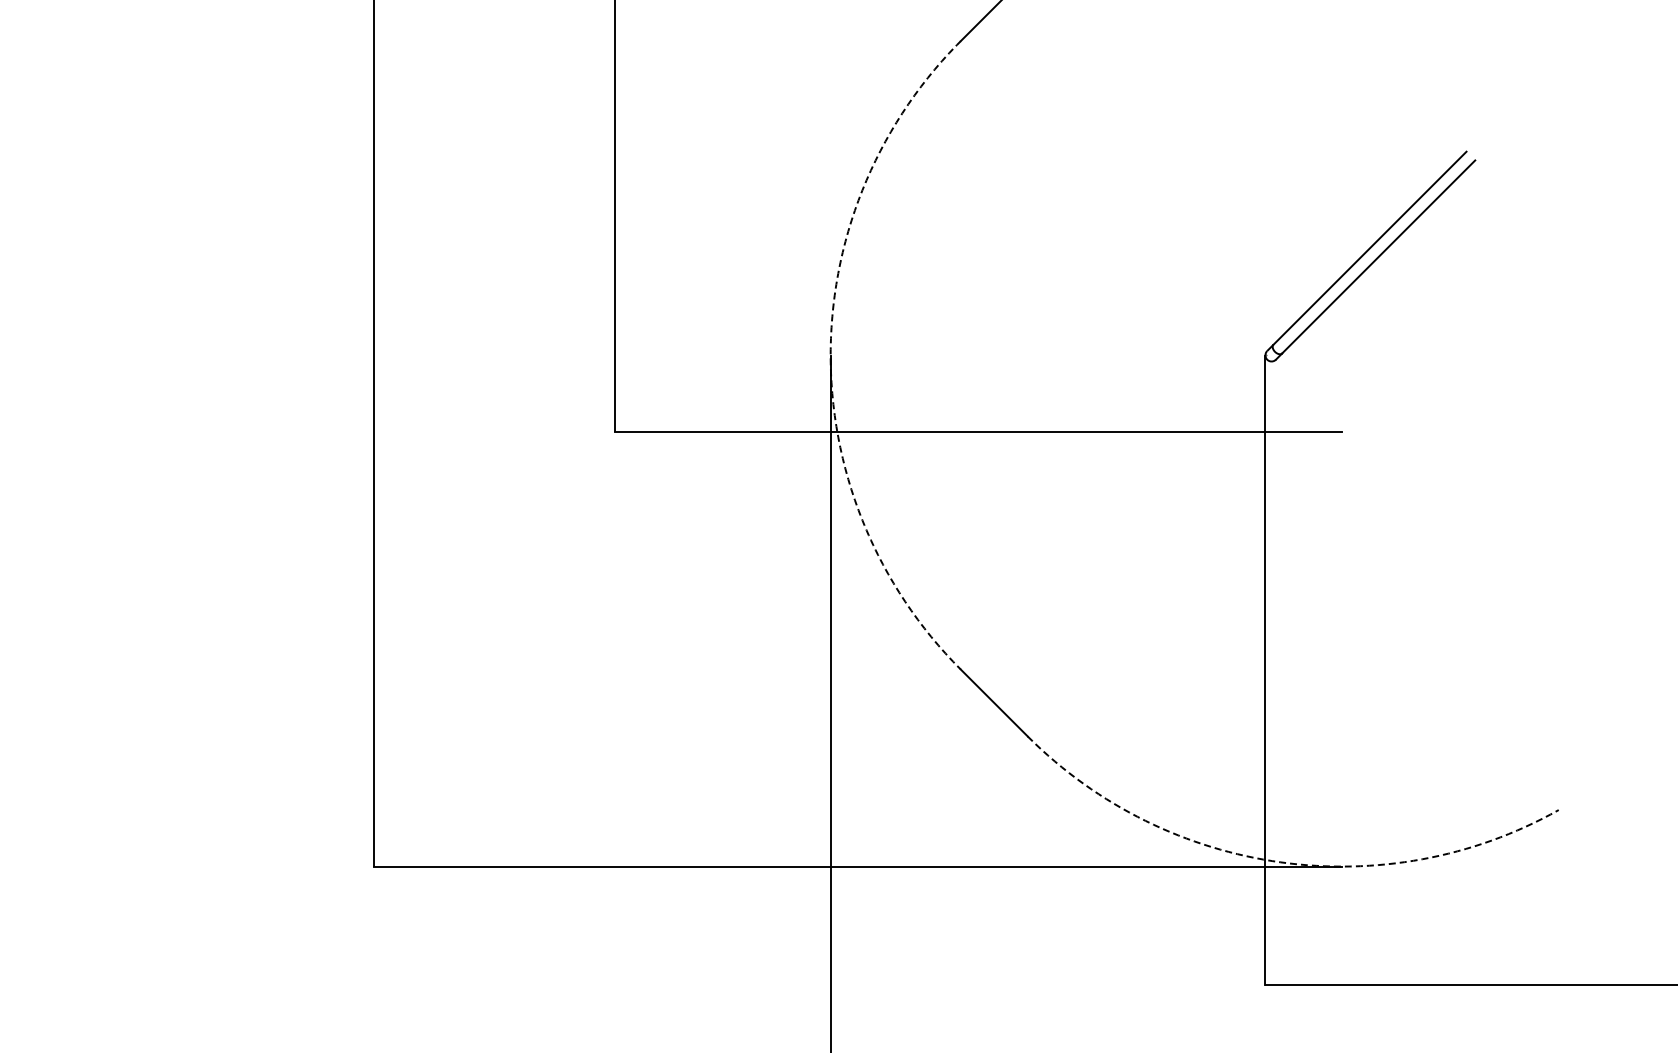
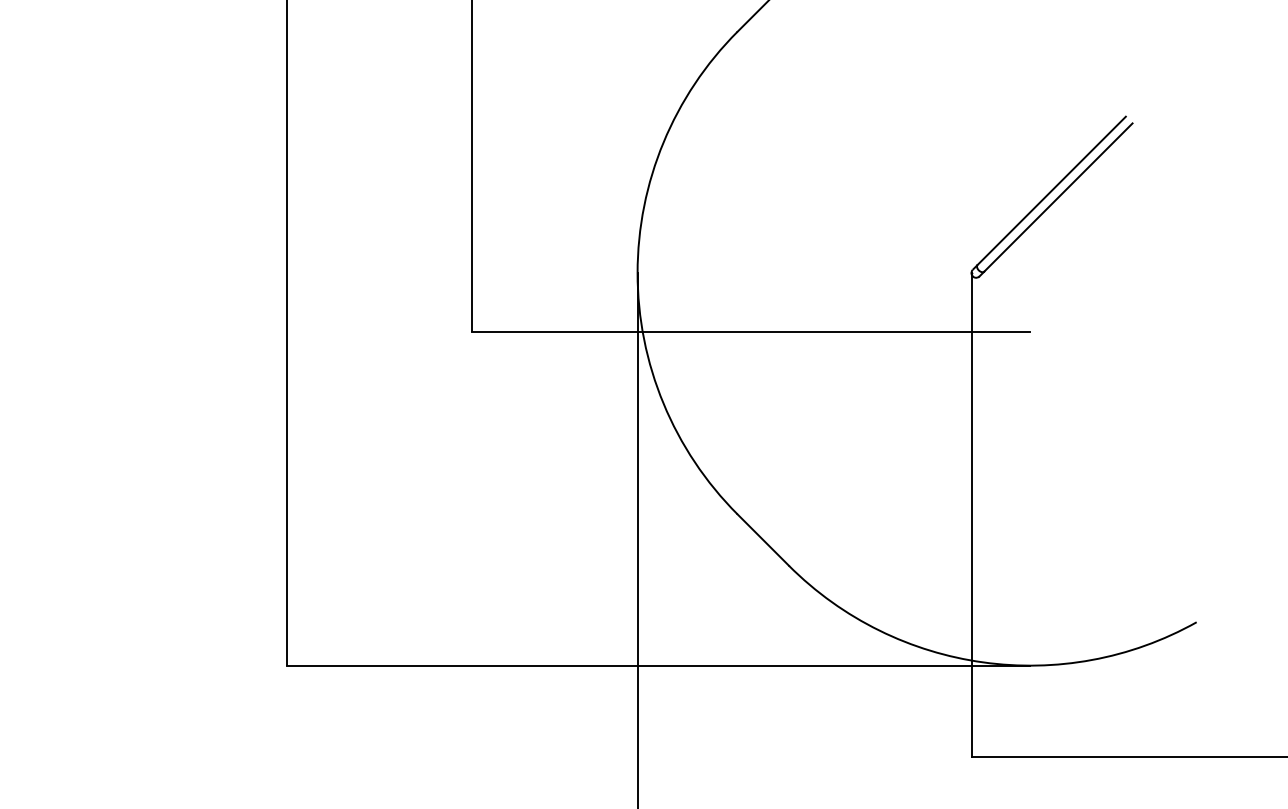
arc: (830, 355) -> (637, 273), dashed -> solid
arc: (1280, 862) -> (983, 662), dashed -> solid

